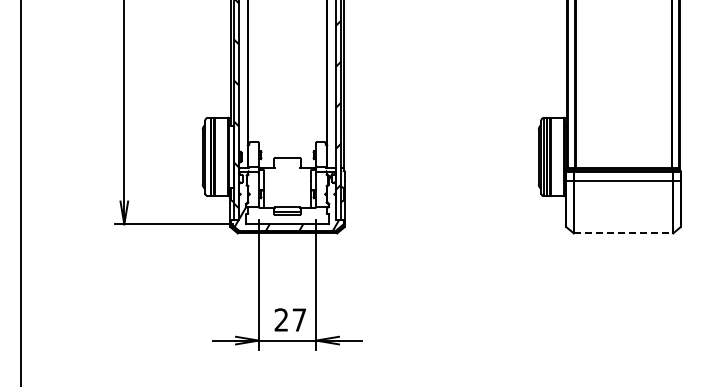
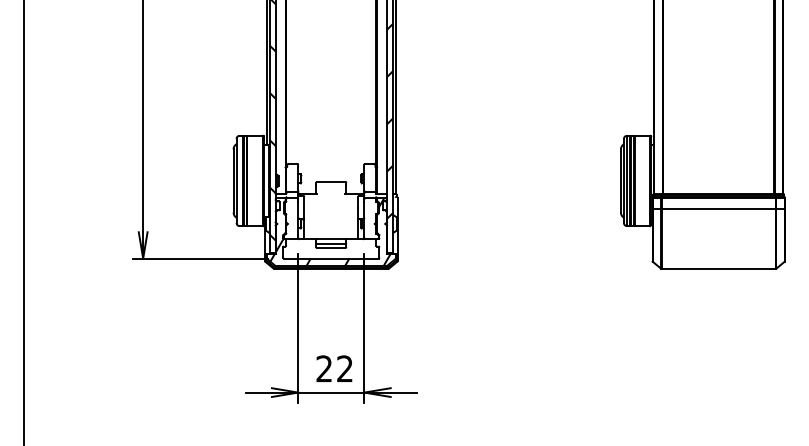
line: (624, 233) -> (719, 269), dashed -> solid
text: (298, 319) -> (343, 368), 27 -> 22

